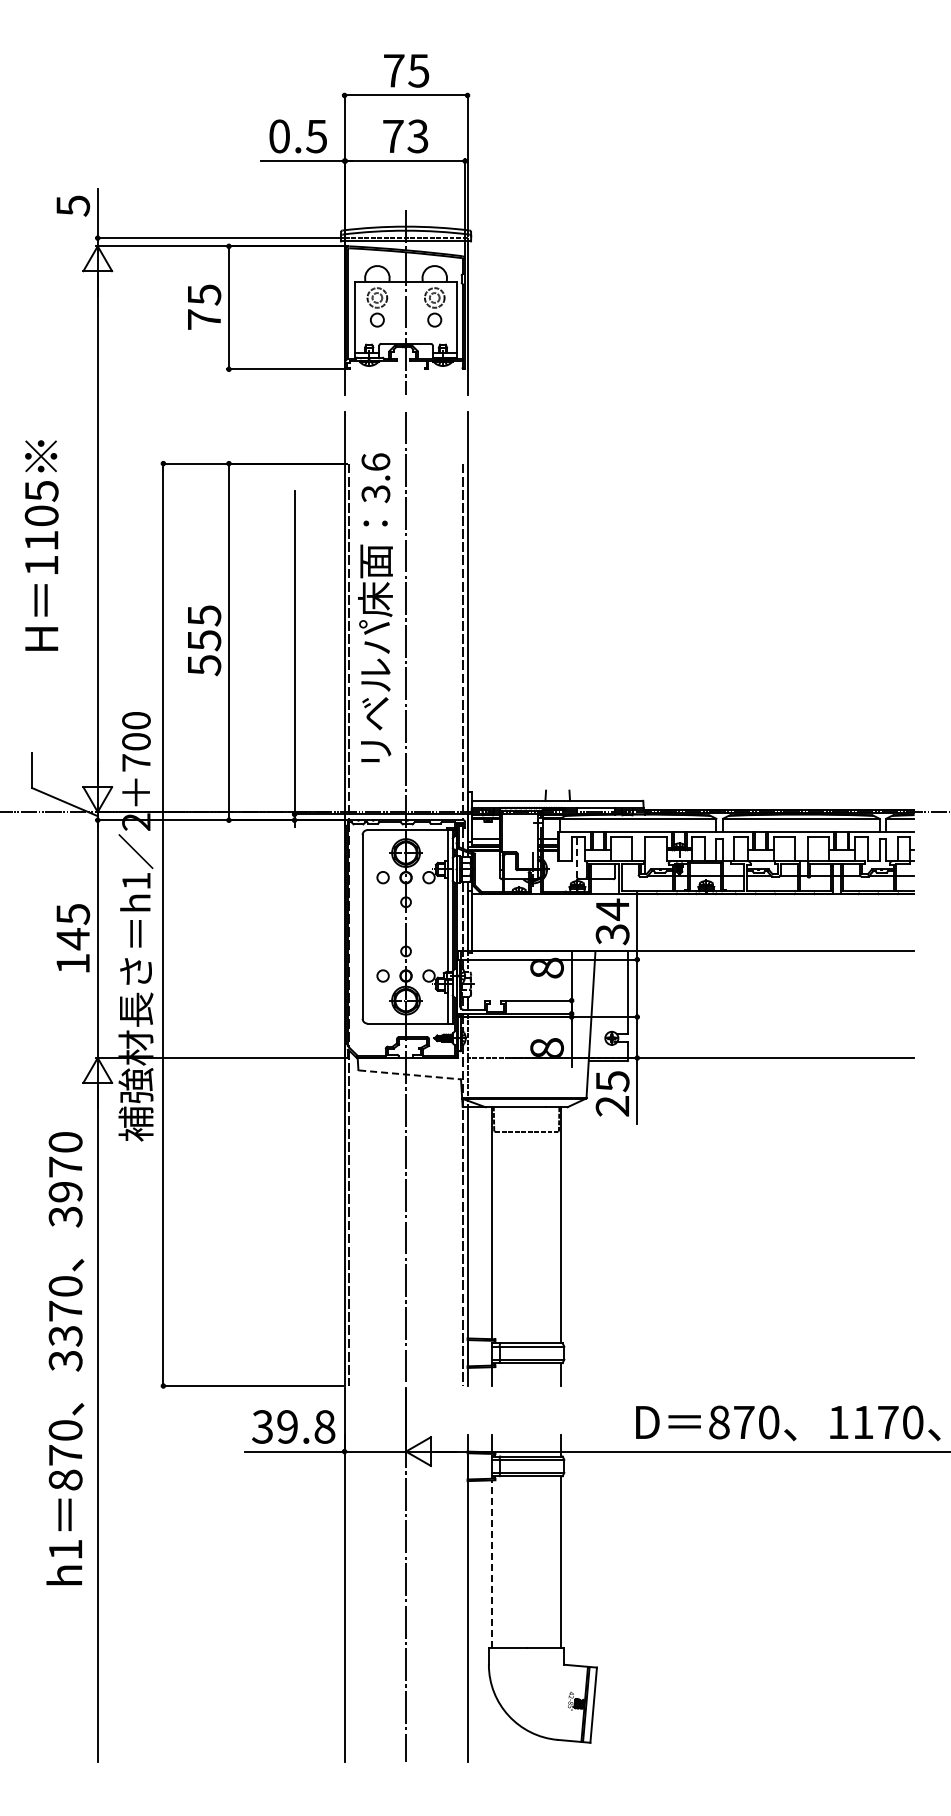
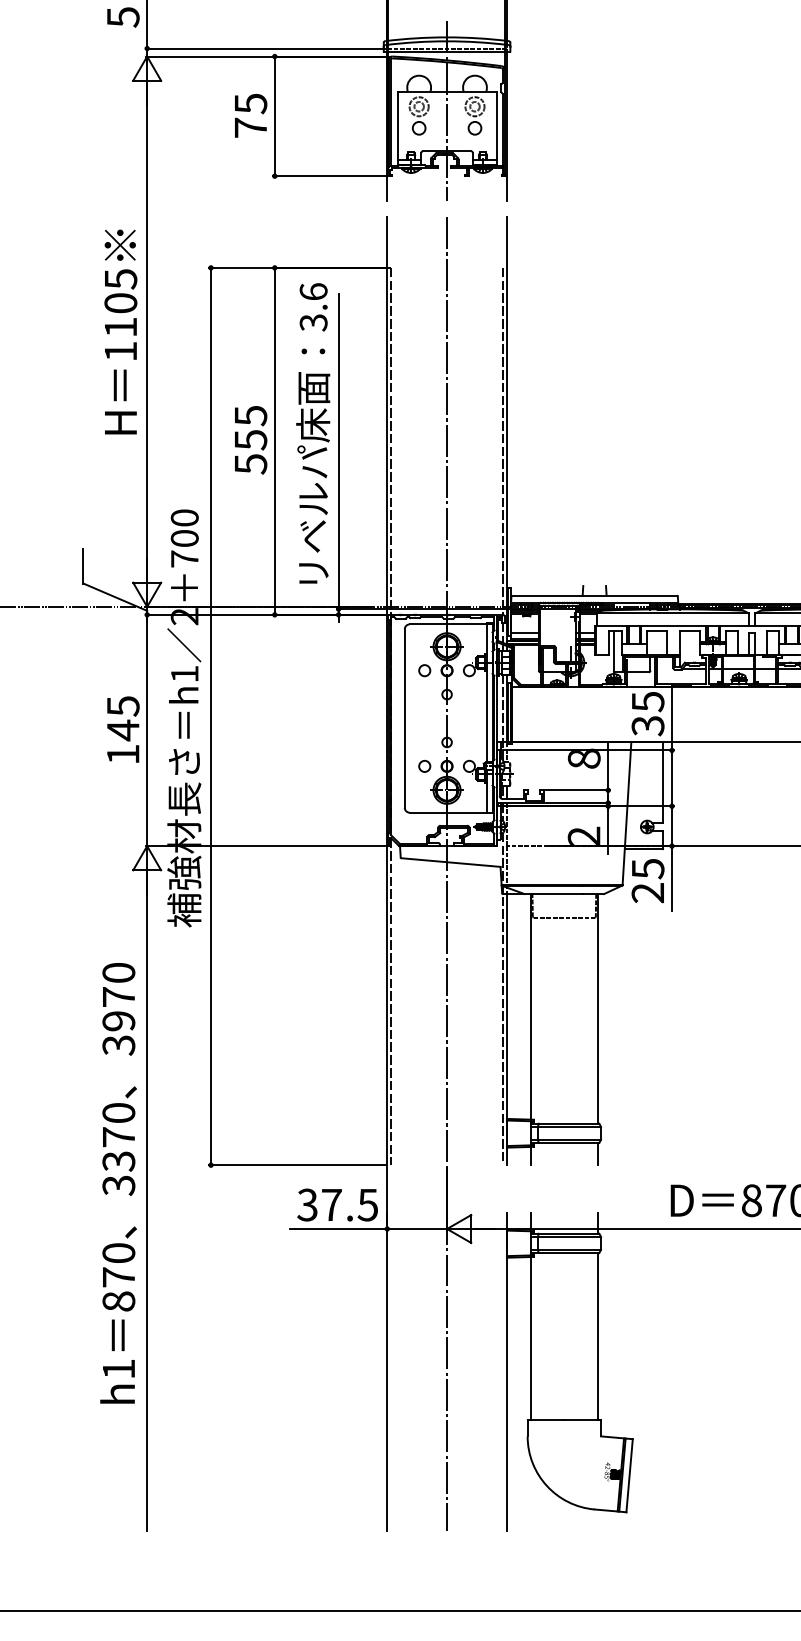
text: (41, 545) -> (120, 331), moved
text: (375, 607) -> (313, 433), moved
line: (577, 857) -> (613, 651), dashed -> solid
text: (612, 909) -> (647, 701), 34 -> 35
text: (546, 1047) -> (583, 835), 8 -> 2
line: (410, 1074) -> (451, 862), dashed -> solid
text: (65, 1358) -> (118, 1183), moved
text: (306, 1426) -> (350, 1204), 39.8 -> 37.5
line: (492, 1564) -> (531, 1338), dashed -> solid

